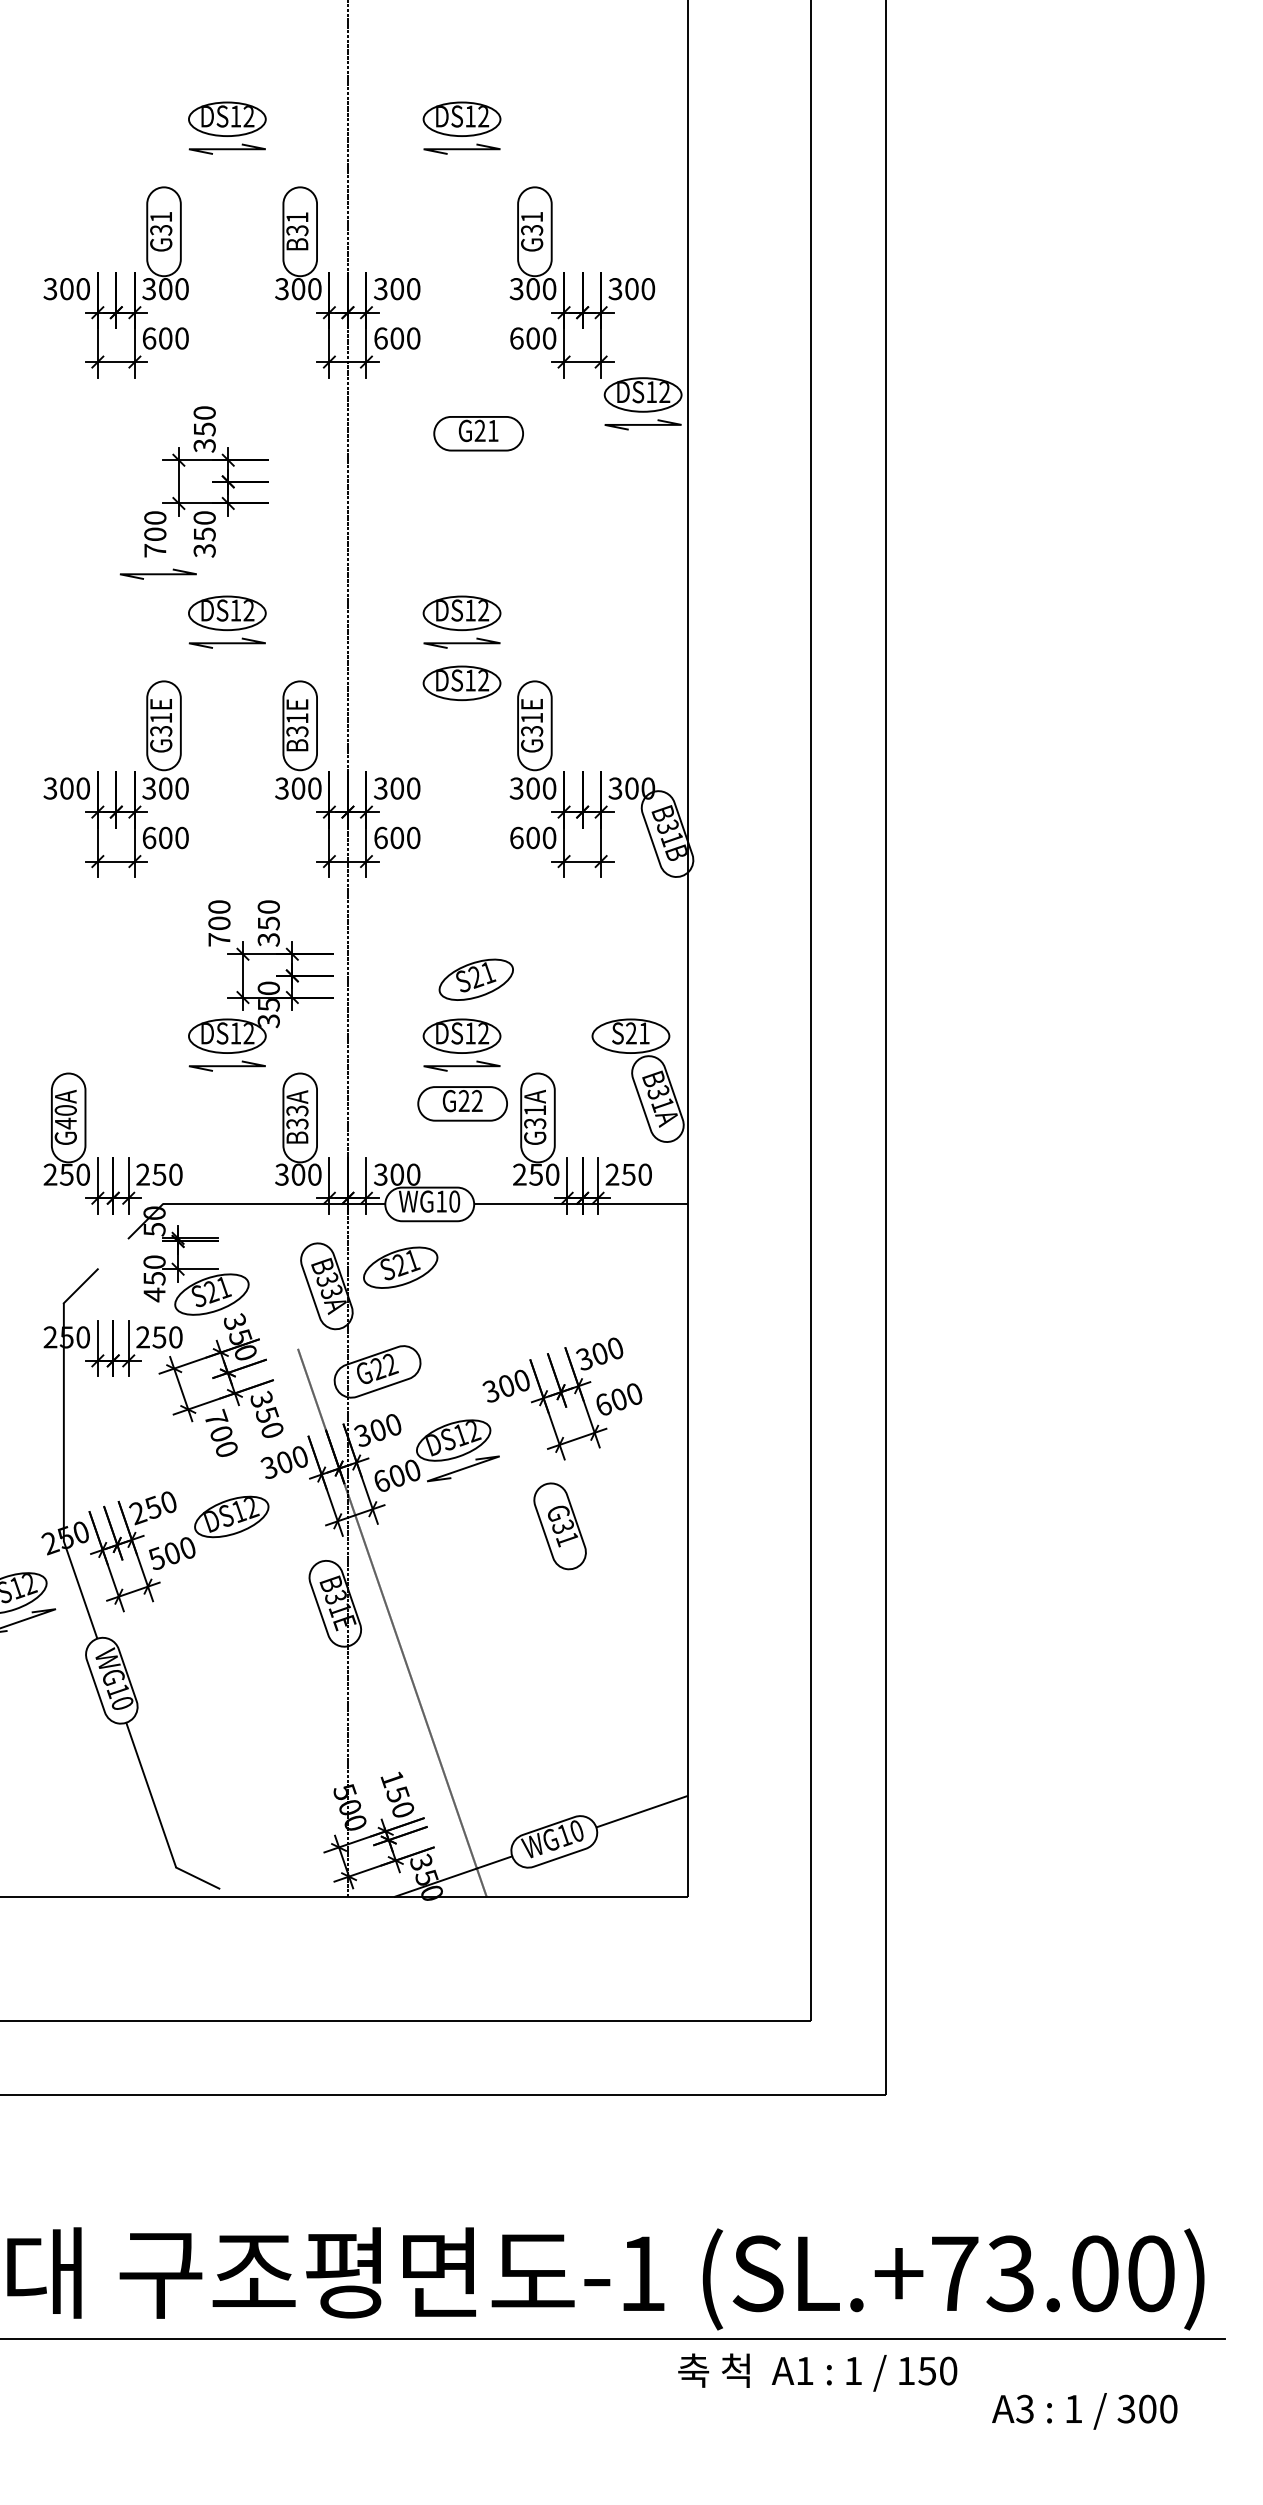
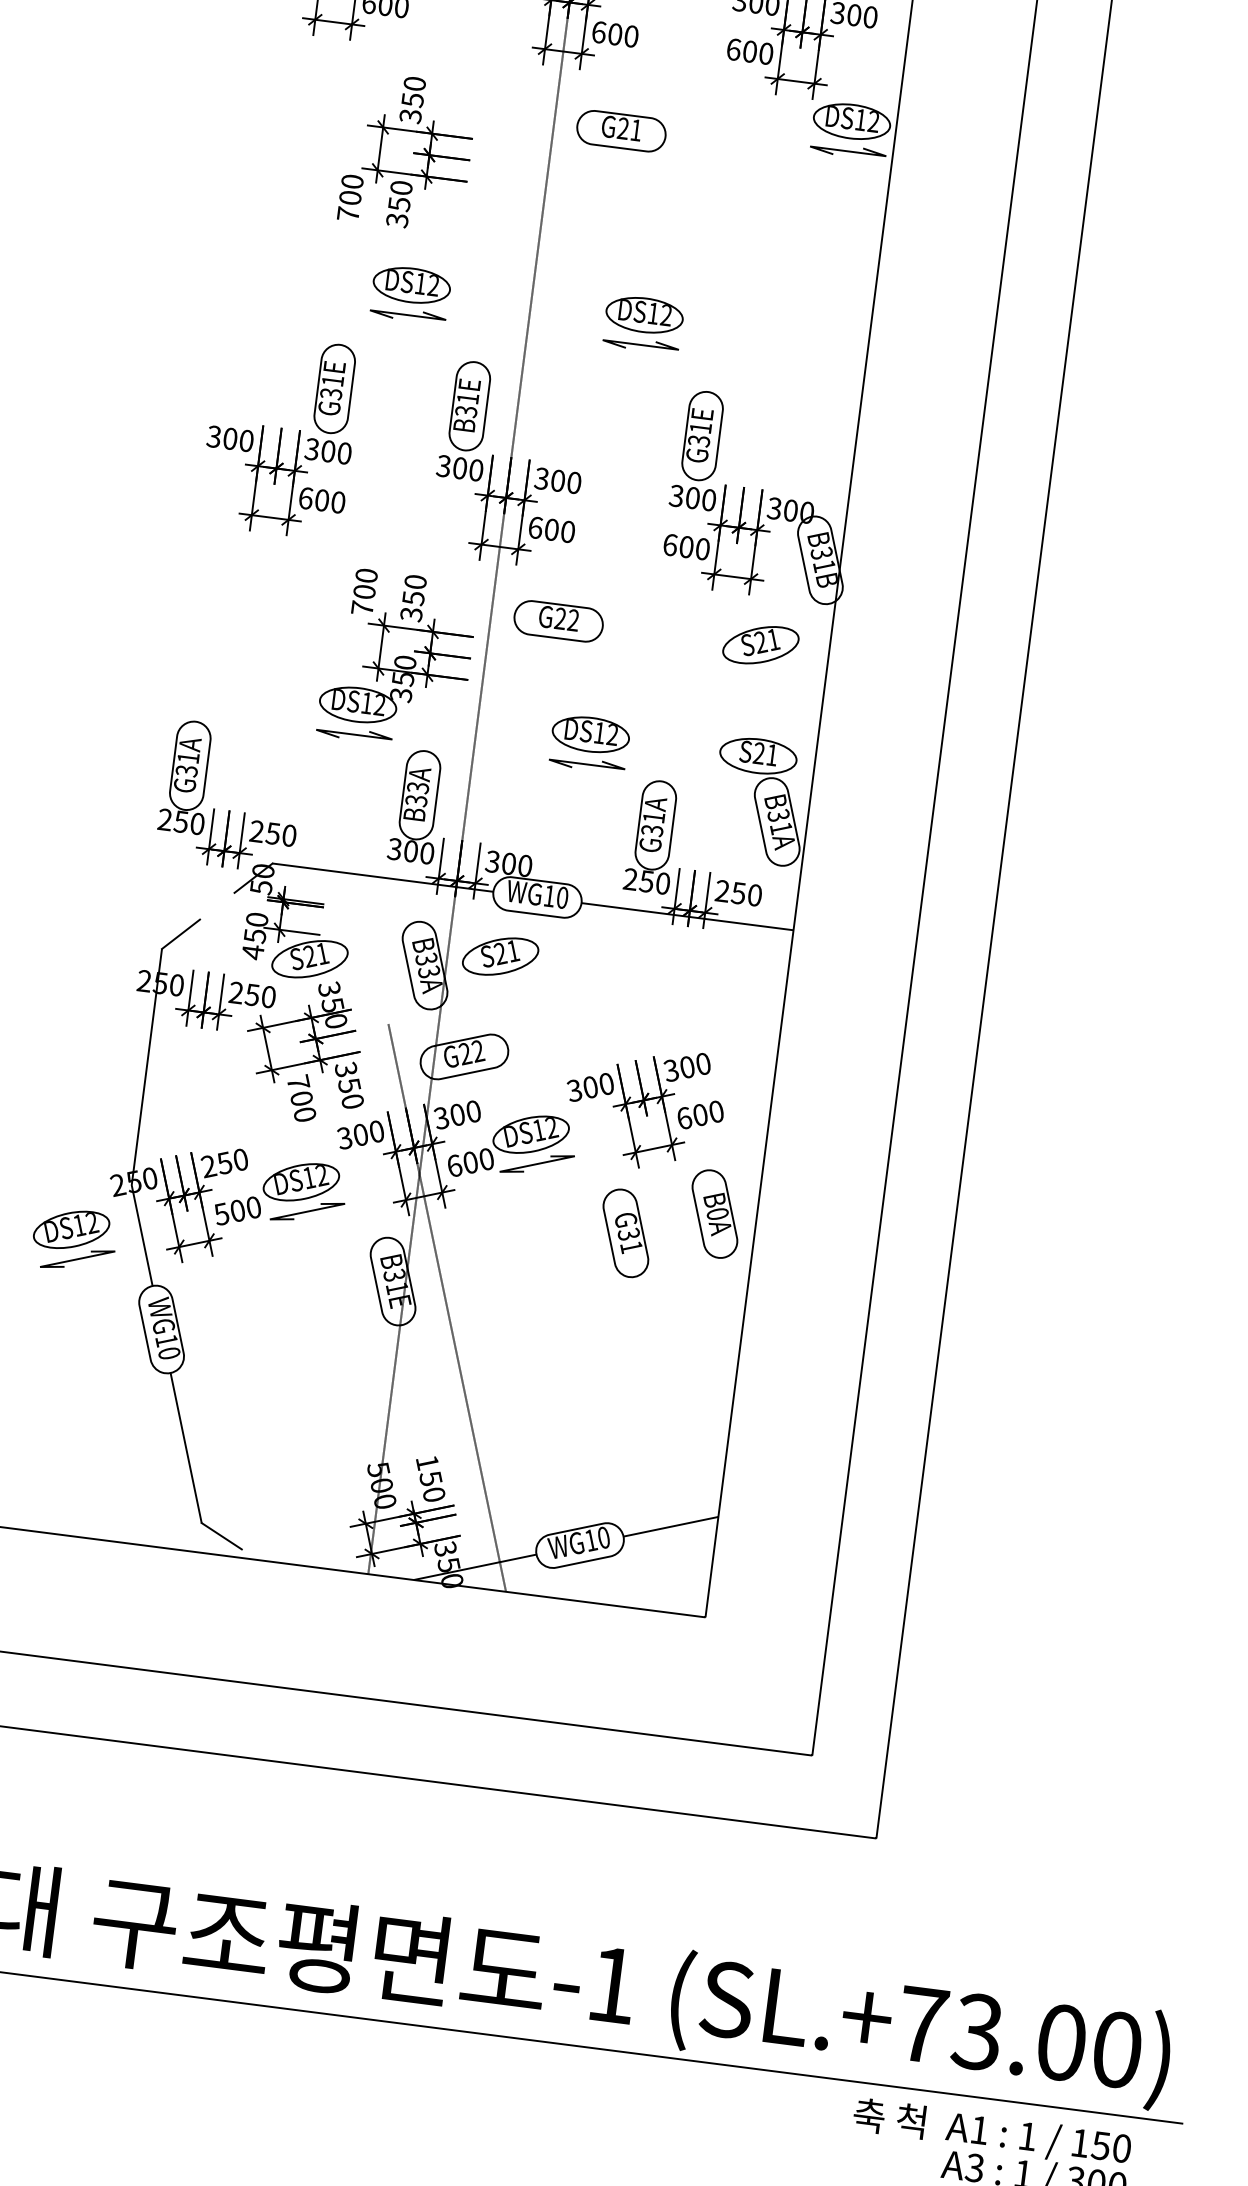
part: (478, 433) -> (621, 130), moved
line: (157, 573) -> (347, 237), removed
part: (461, 683) -> (635, 384), removed
part: (475, 979) -> (760, 644), moved
part: (462, 1103) -> (558, 620), moved
text: (65, 1117) -> (187, 764), G40A -> G31A
part: (645, 1495) -> (714, 1213), added
line: (241, 1545) -> (307, 1211), added
text: (817, 2372) -> (991, 2133), moved

